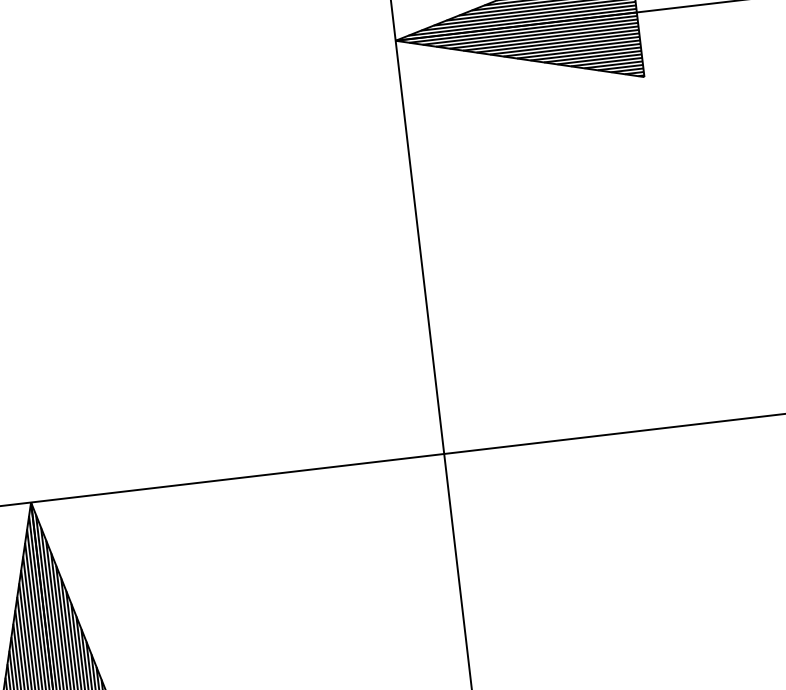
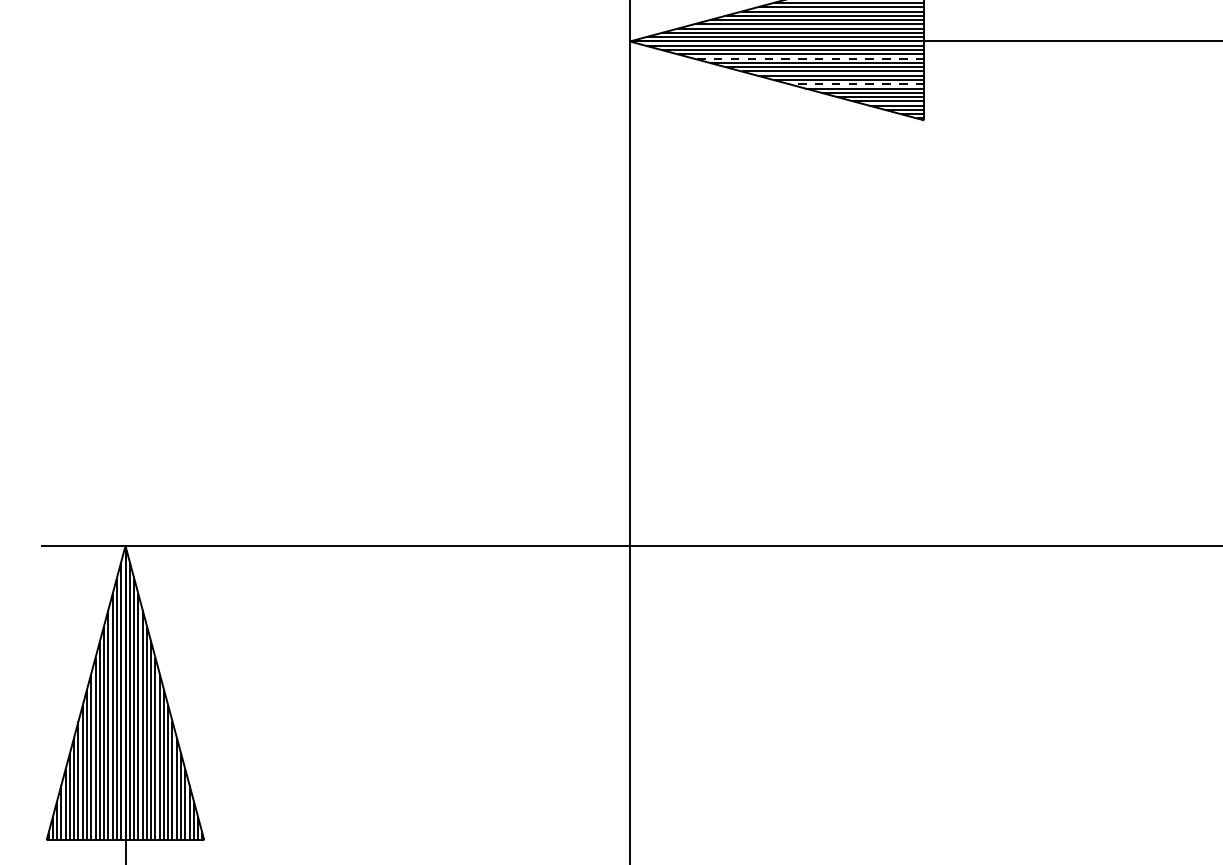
line: (543, 37) -> (808, 58), solid -> dashed
line: (585, 54) -> (856, 84), solid -> dashed

